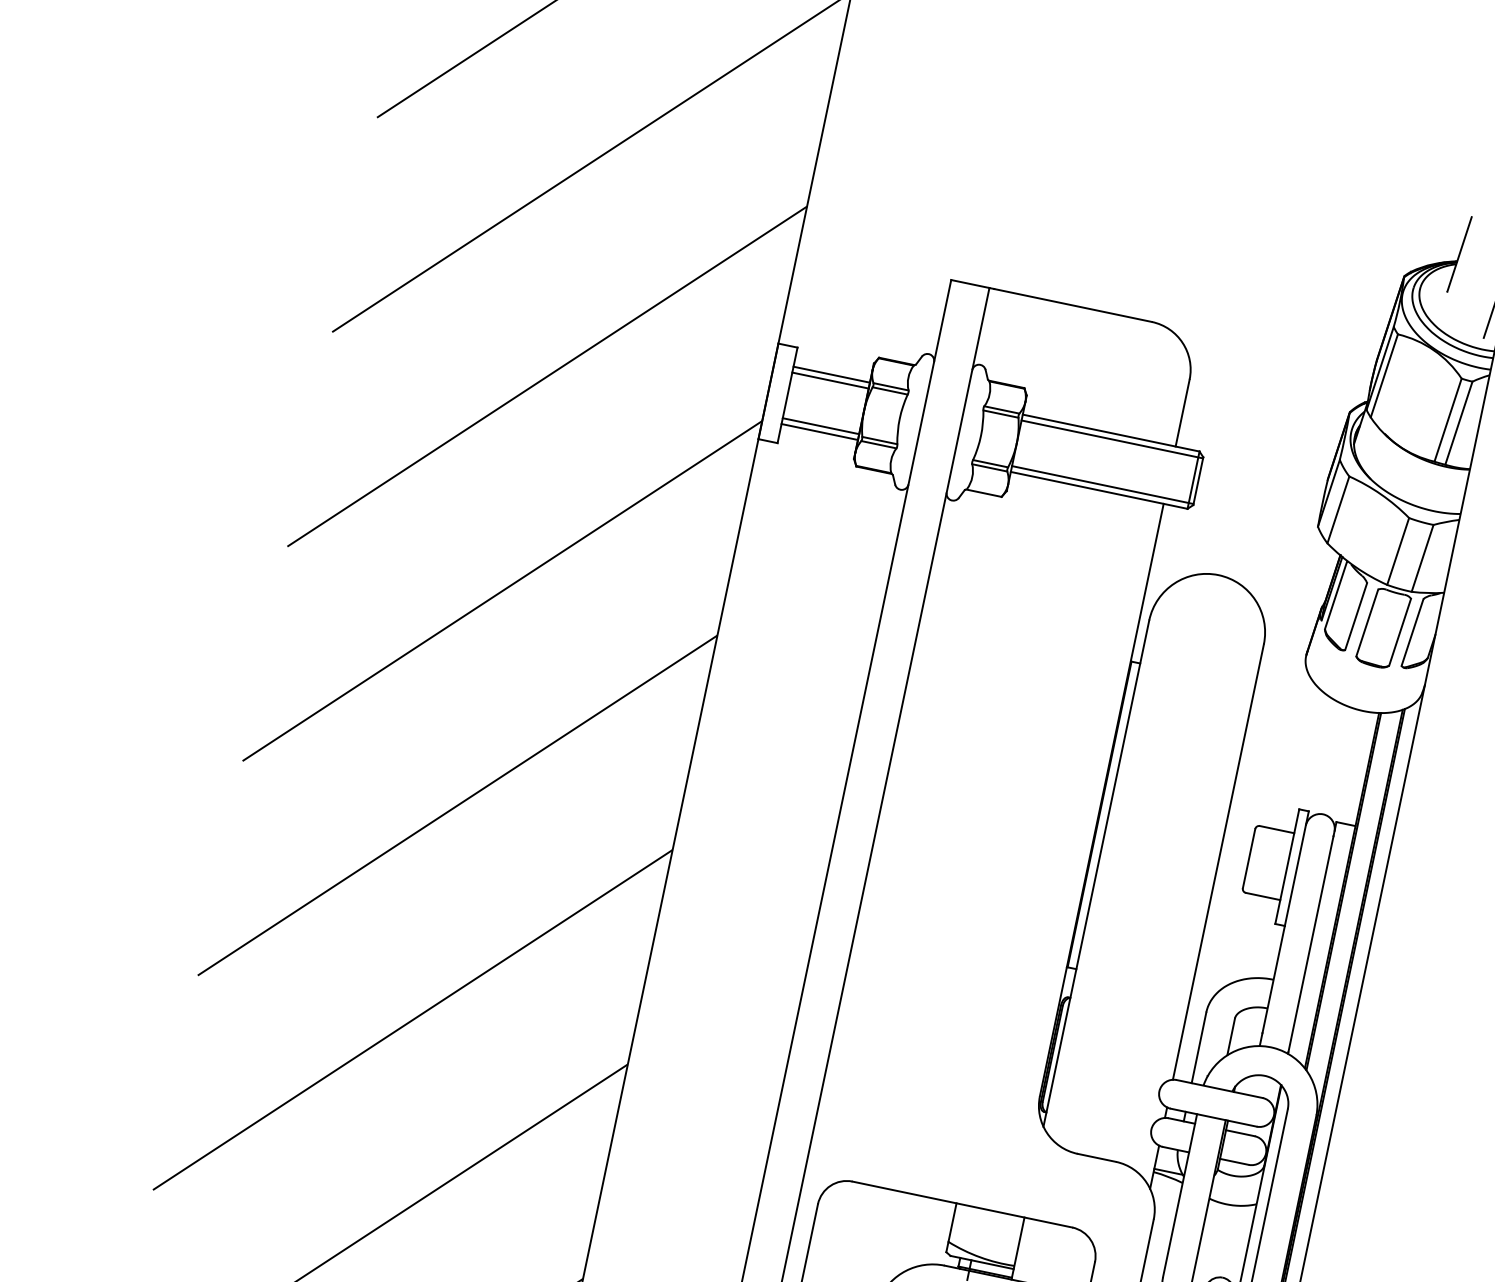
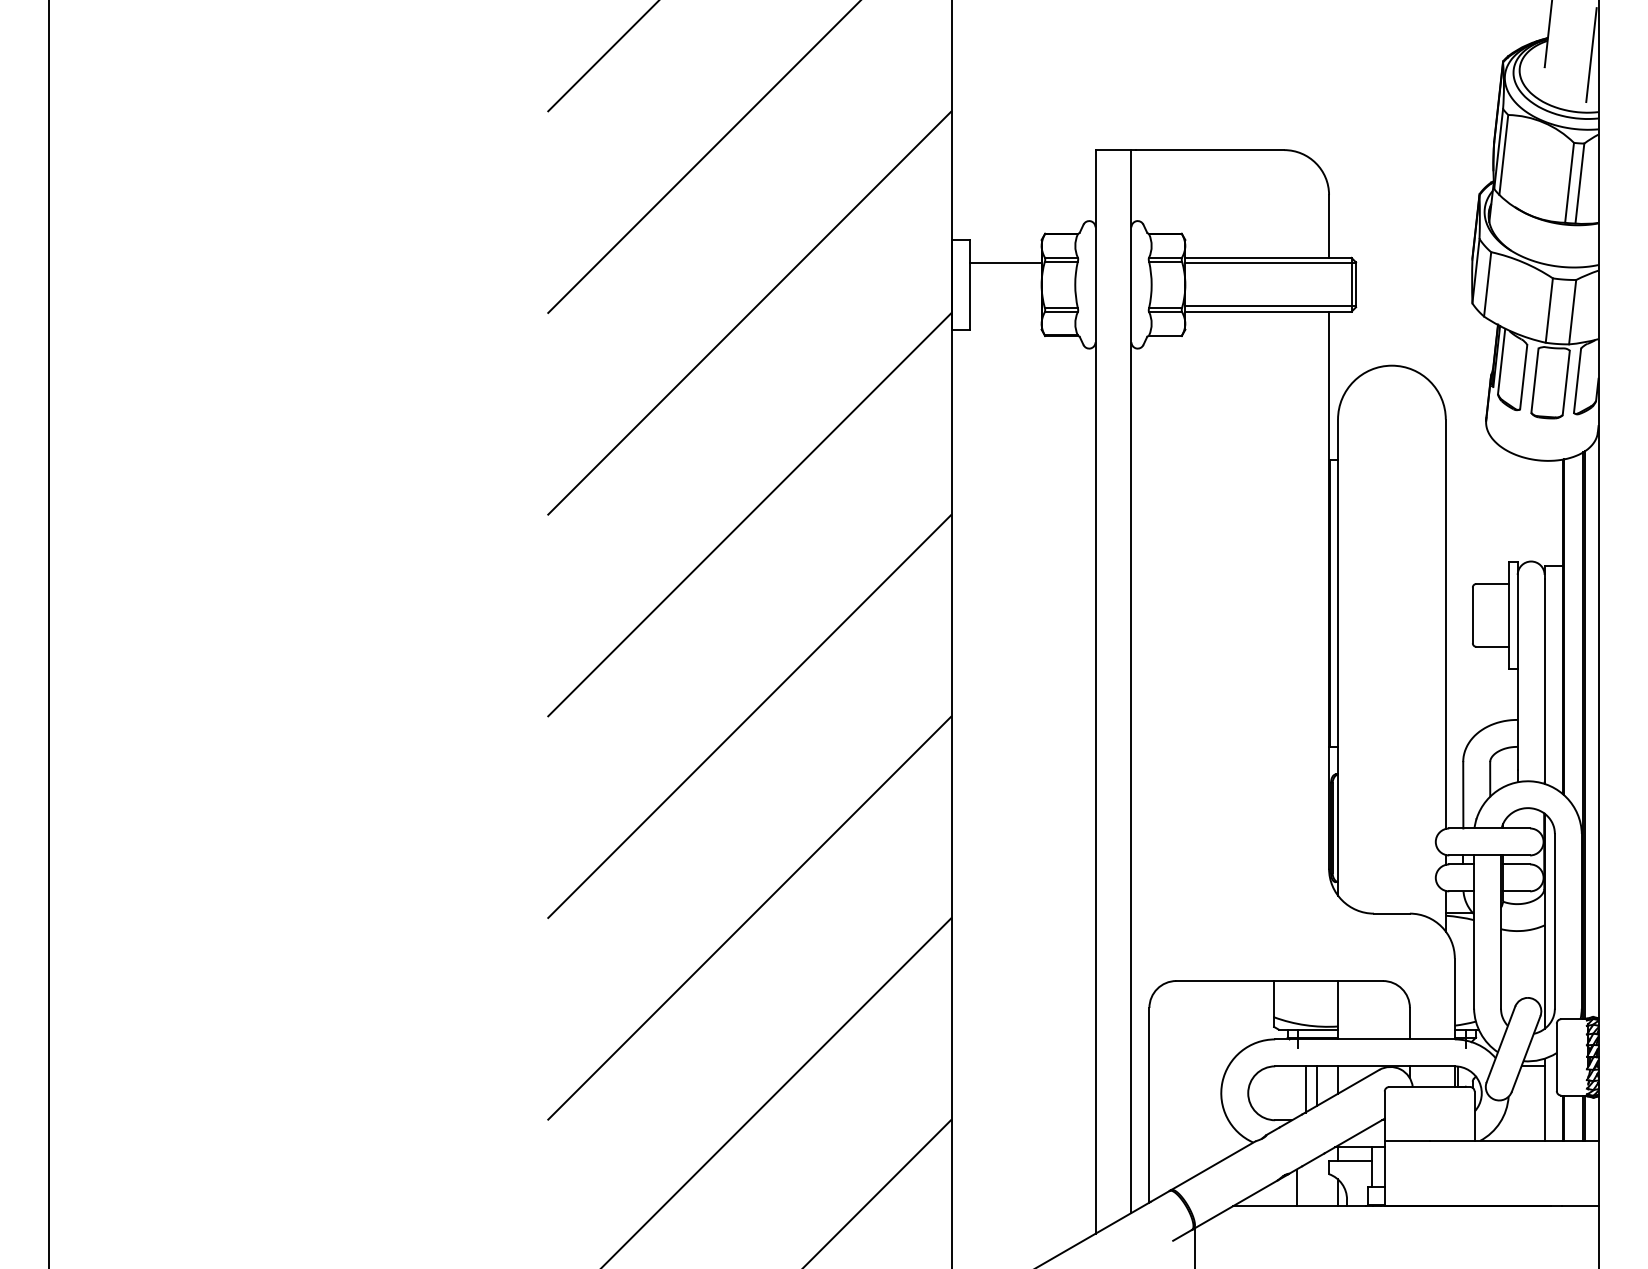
line: (831, 374) -> (1005, 257), removed
line: (820, 426) -> (1005, 306), removed
line: (819, 431) -> (1005, 311), removed

